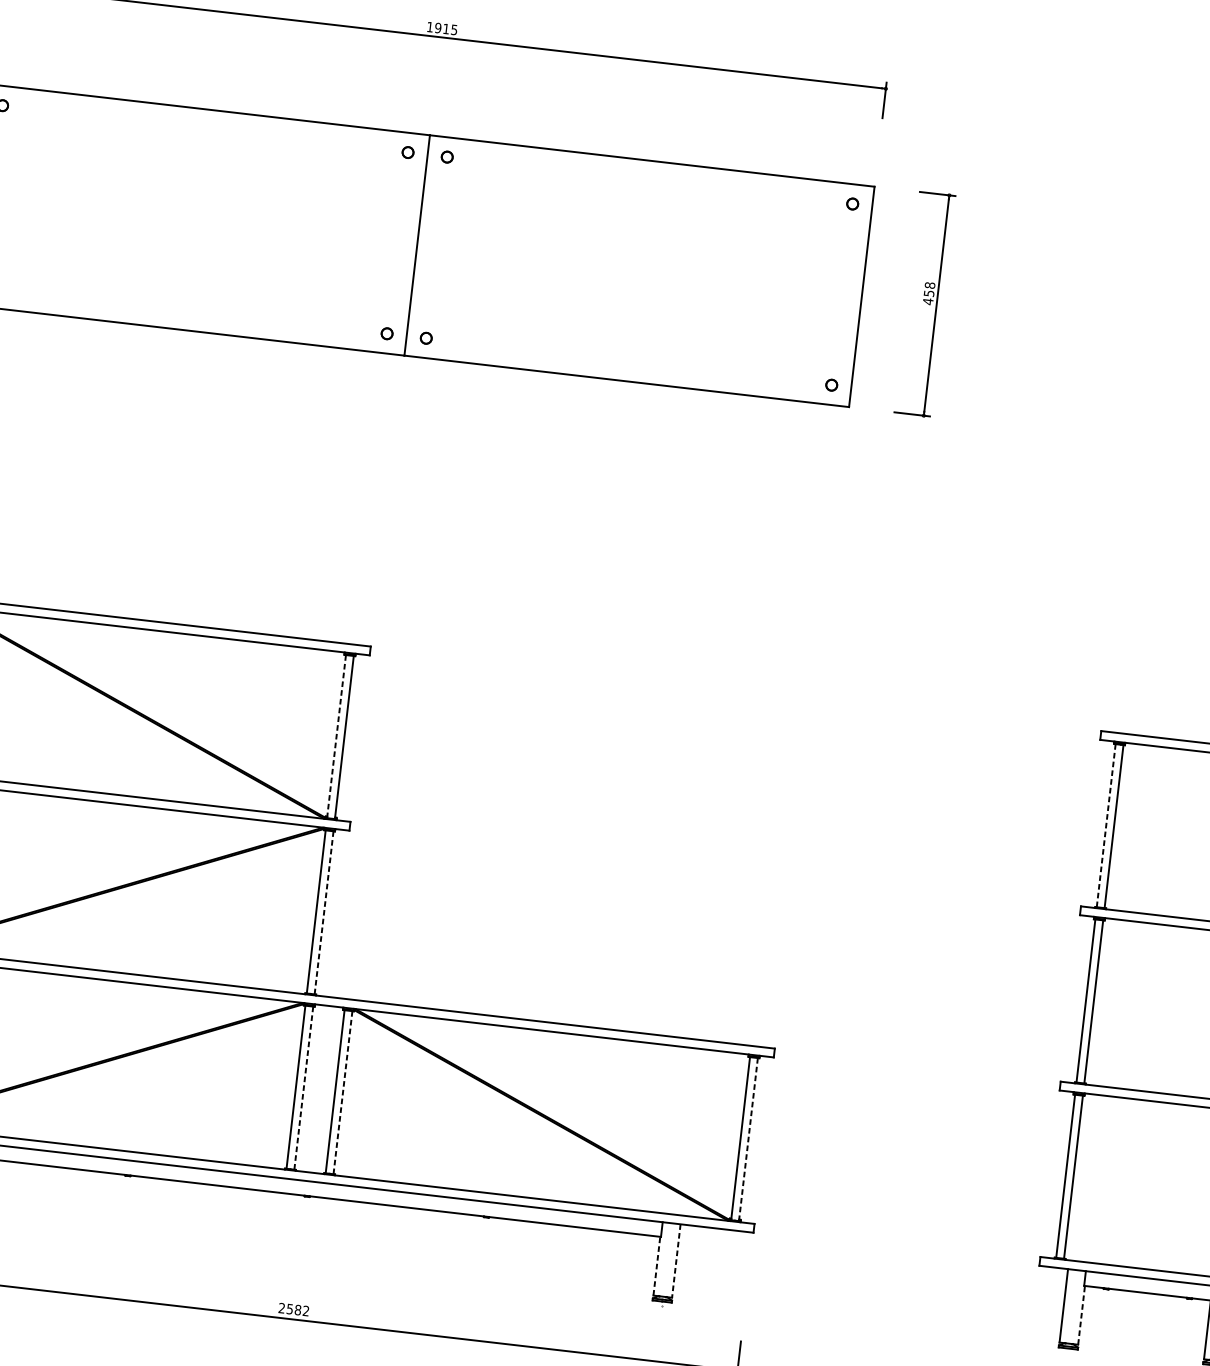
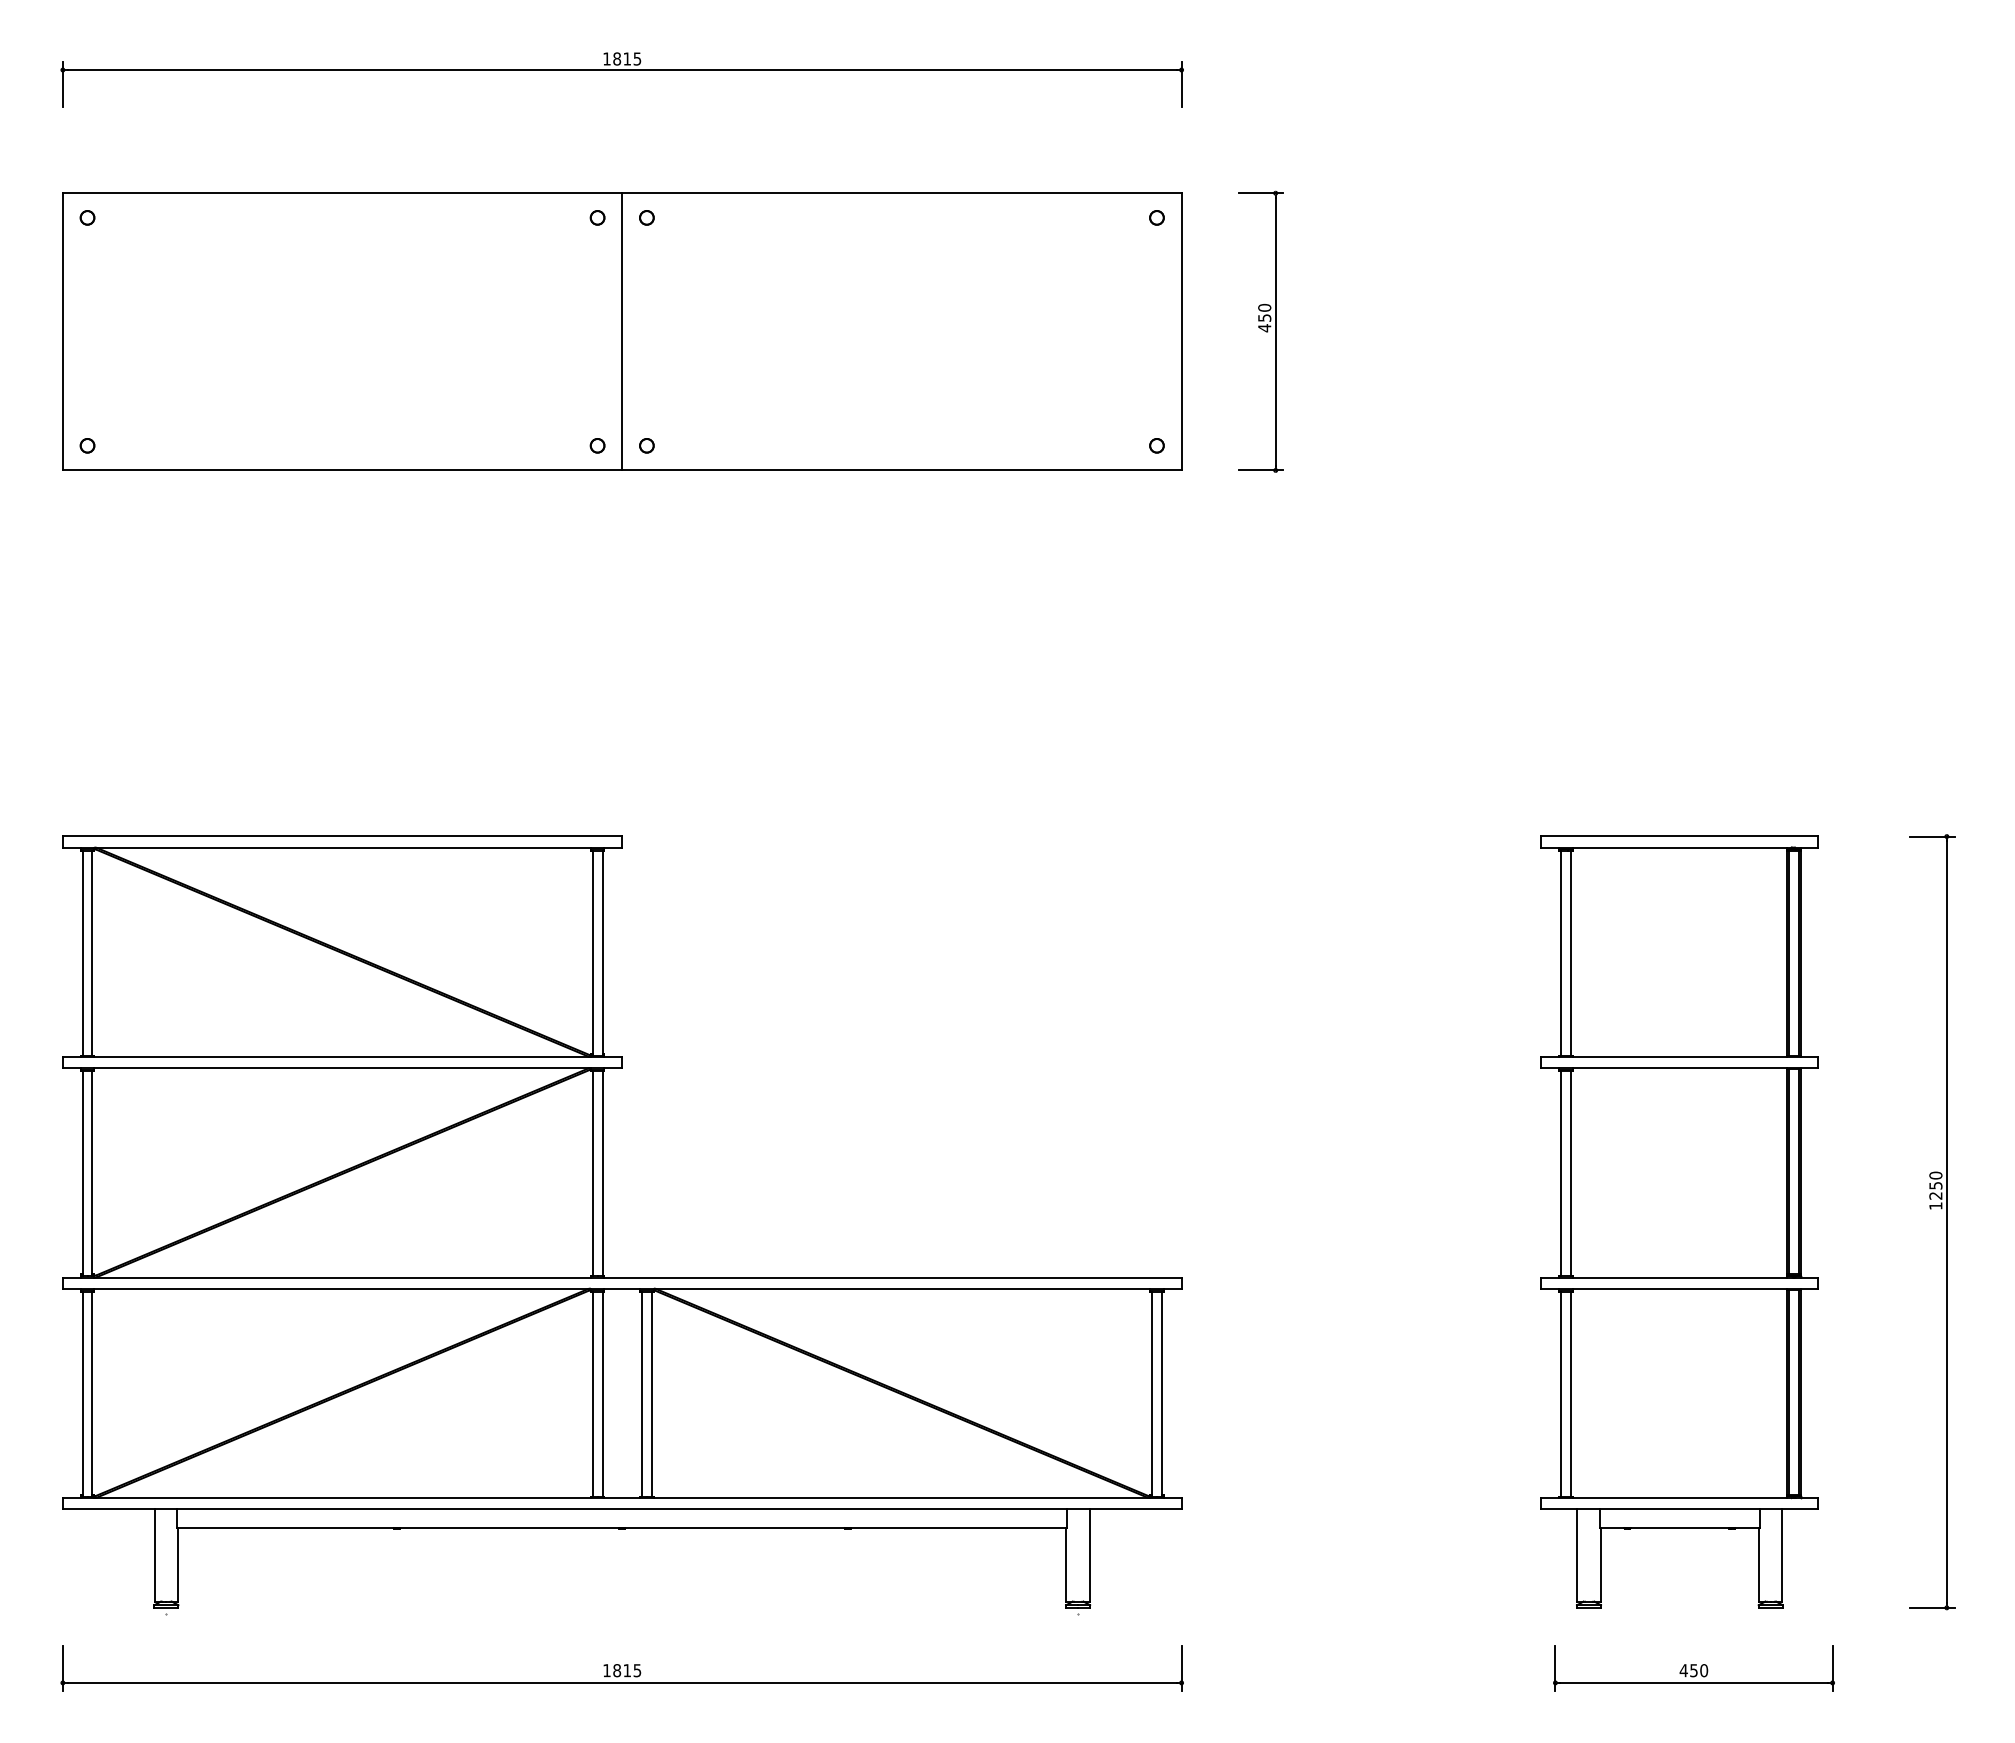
text: (438, 27) -> (617, 58), 1915 -> 1815
text: (929, 285) -> (1264, 307), 458 -> 450
line: (336, 736) -> (592, 953), dashed -> solid
line: (1105, 825) -> (1560, 953), dashed -> solid
line: (324, 912) -> (602, 1173), dashed -> solid
line: (303, 1088) -> (602, 1394), dashed -> solid
line: (342, 1092) -> (651, 1394), dashed -> solid
line: (748, 1139) -> (1161, 1394), dashed -> solid
line: (676, 1261) -> (1089, 1555), dashed -> solid
line: (656, 1266) -> (1066, 1564), dashed -> solid
text: (294, 1309) -> (622, 1670), 2582 -> 1815
line: (1081, 1315) -> (1600, 1564), dashed -> solid

